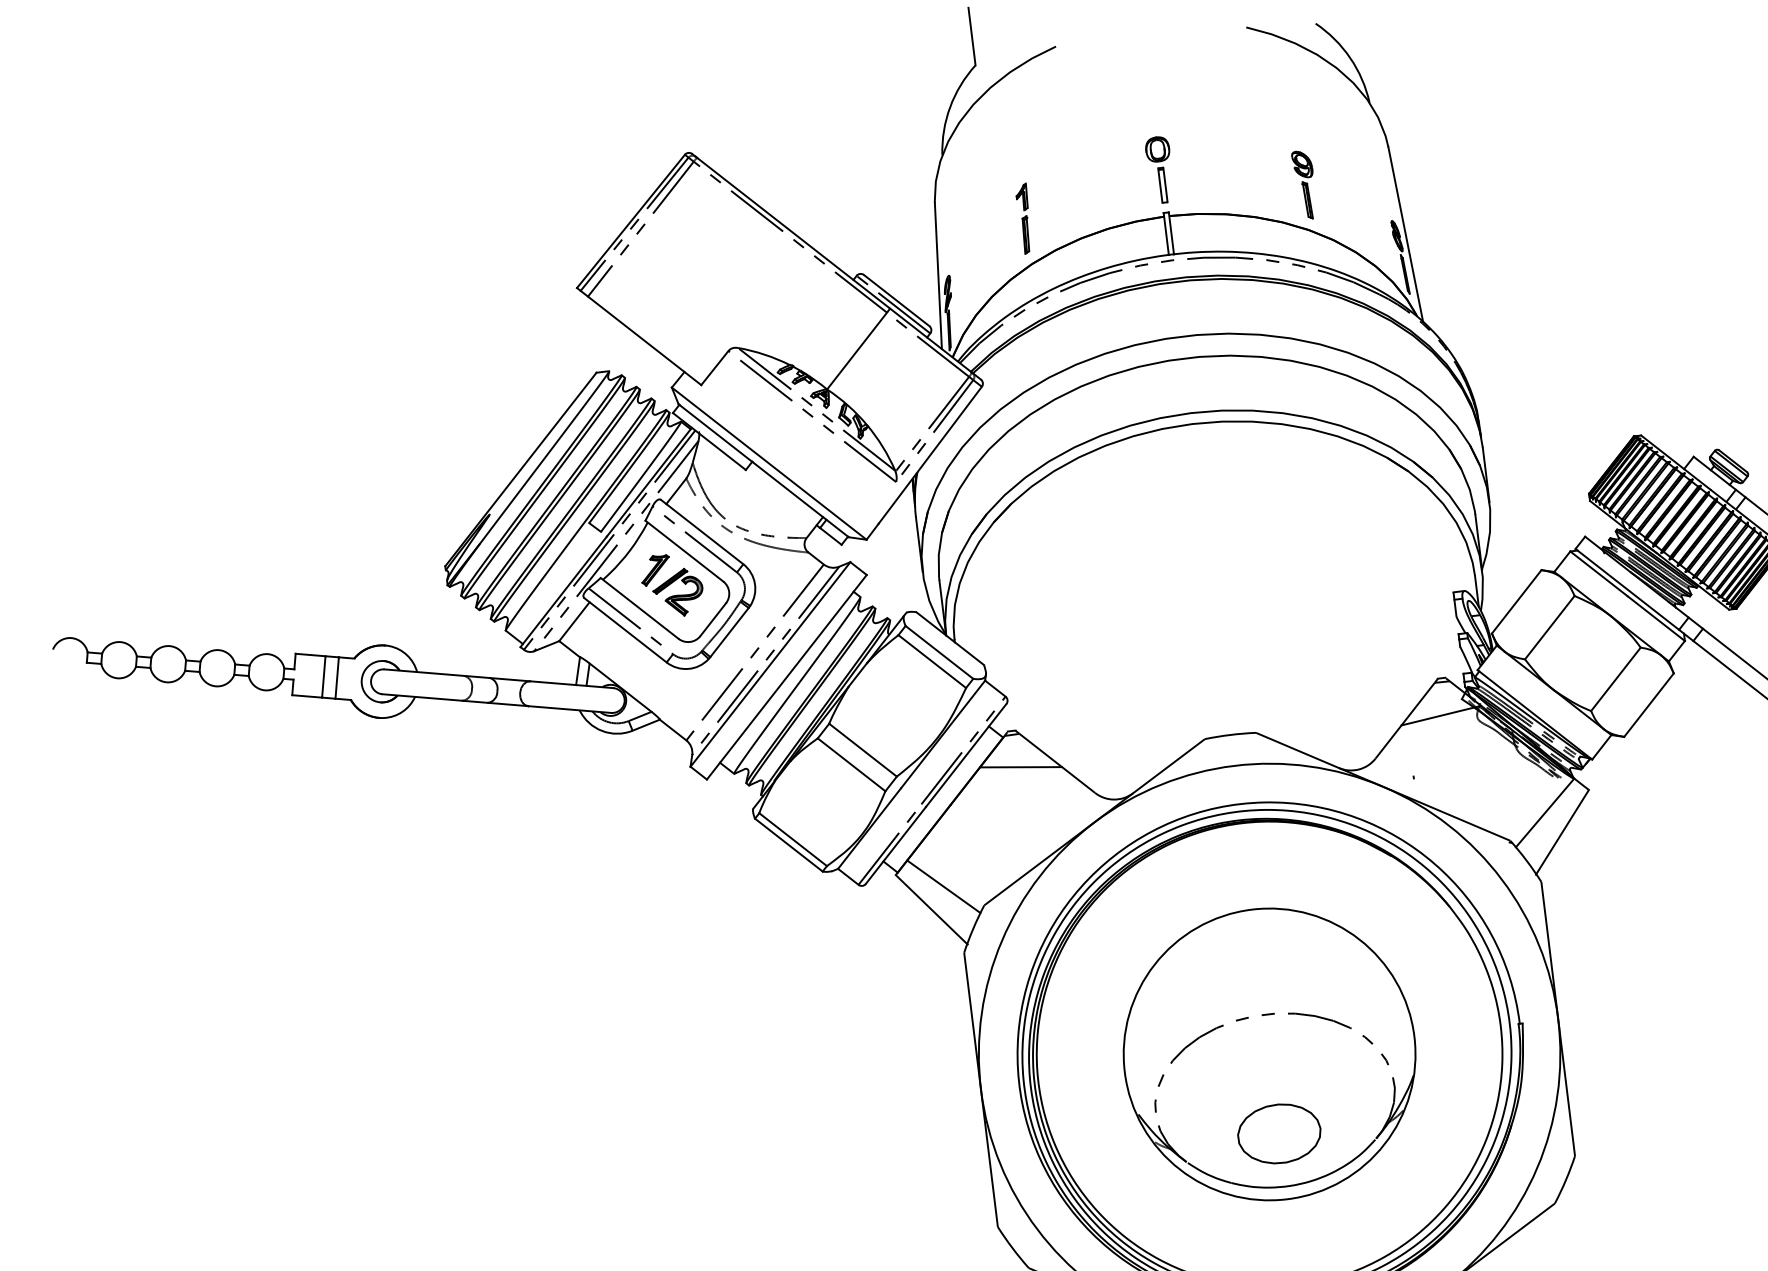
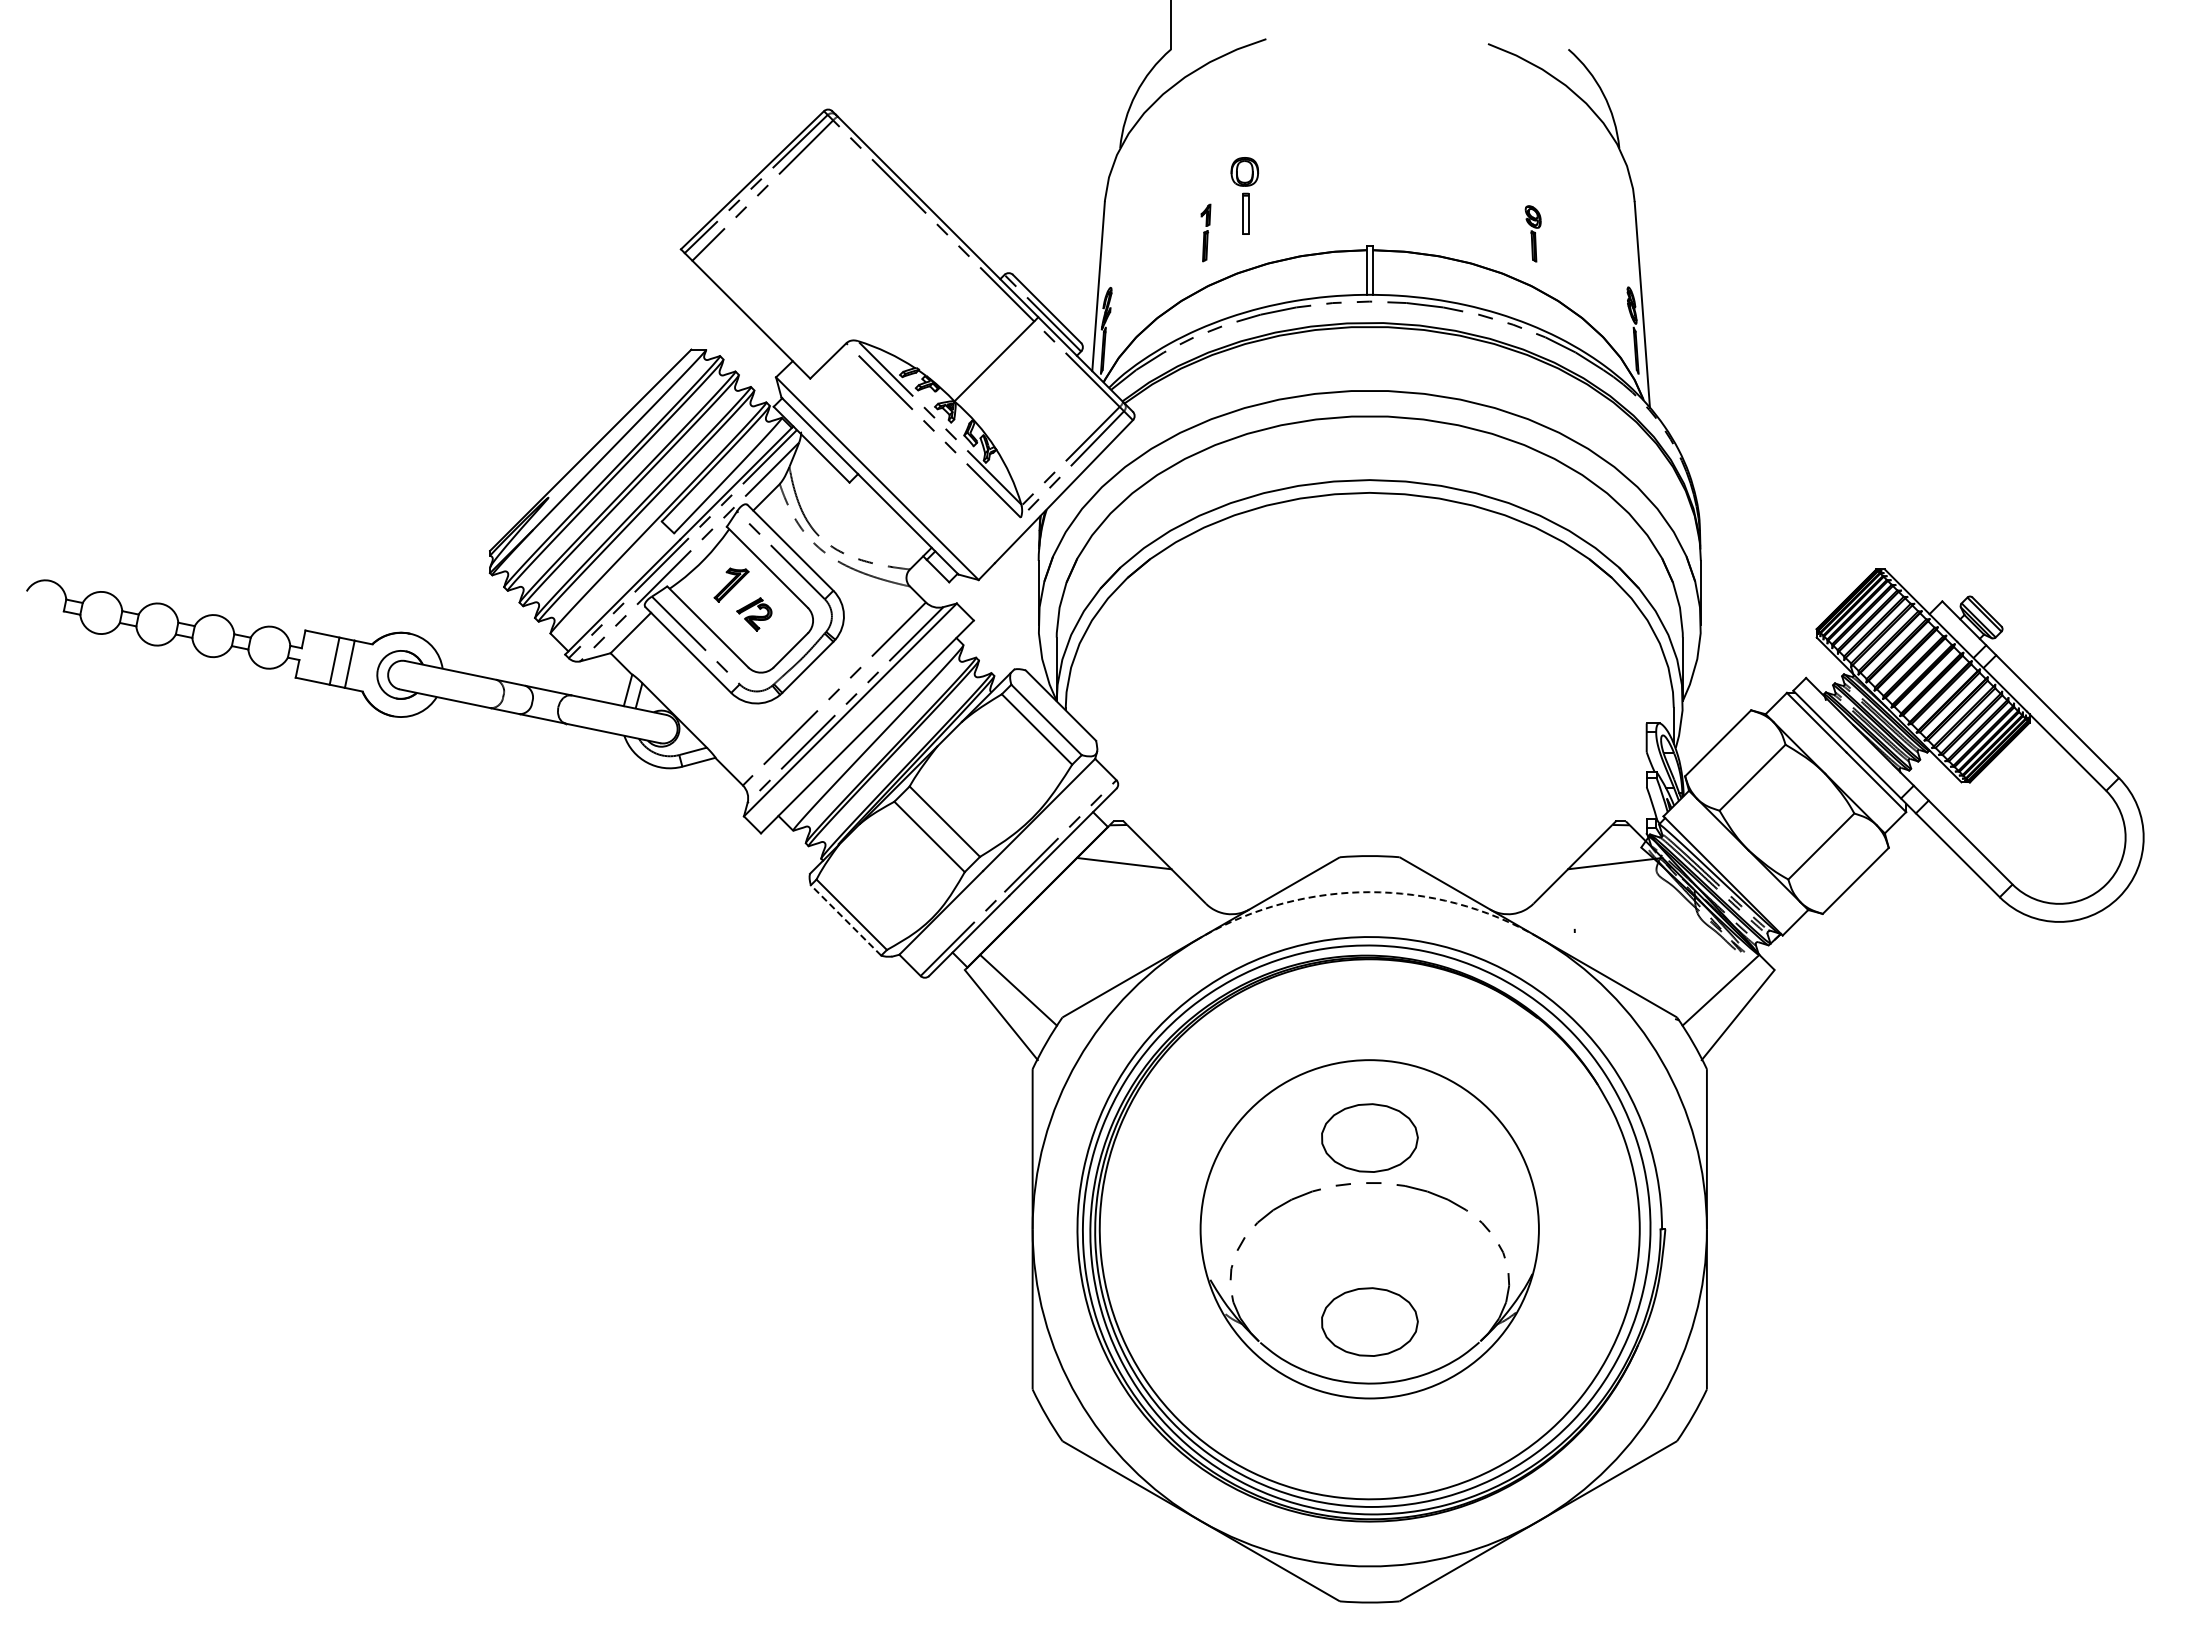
part: (1159, 169) -> (1244, 195), moved
part: (1304, 184) -> (1532, 233), size x0.7
part: (1024, 218) -> (1205, 232), size x0.7
part: (678, 592) -> (754, 614), size x0.6
arc: (1233, 766) -> (1369, 892), solid -> dashed
line: (789, 845) -> (846, 920), solid -> dashed
part: (1259, 975) -> (1369, 1137), added

